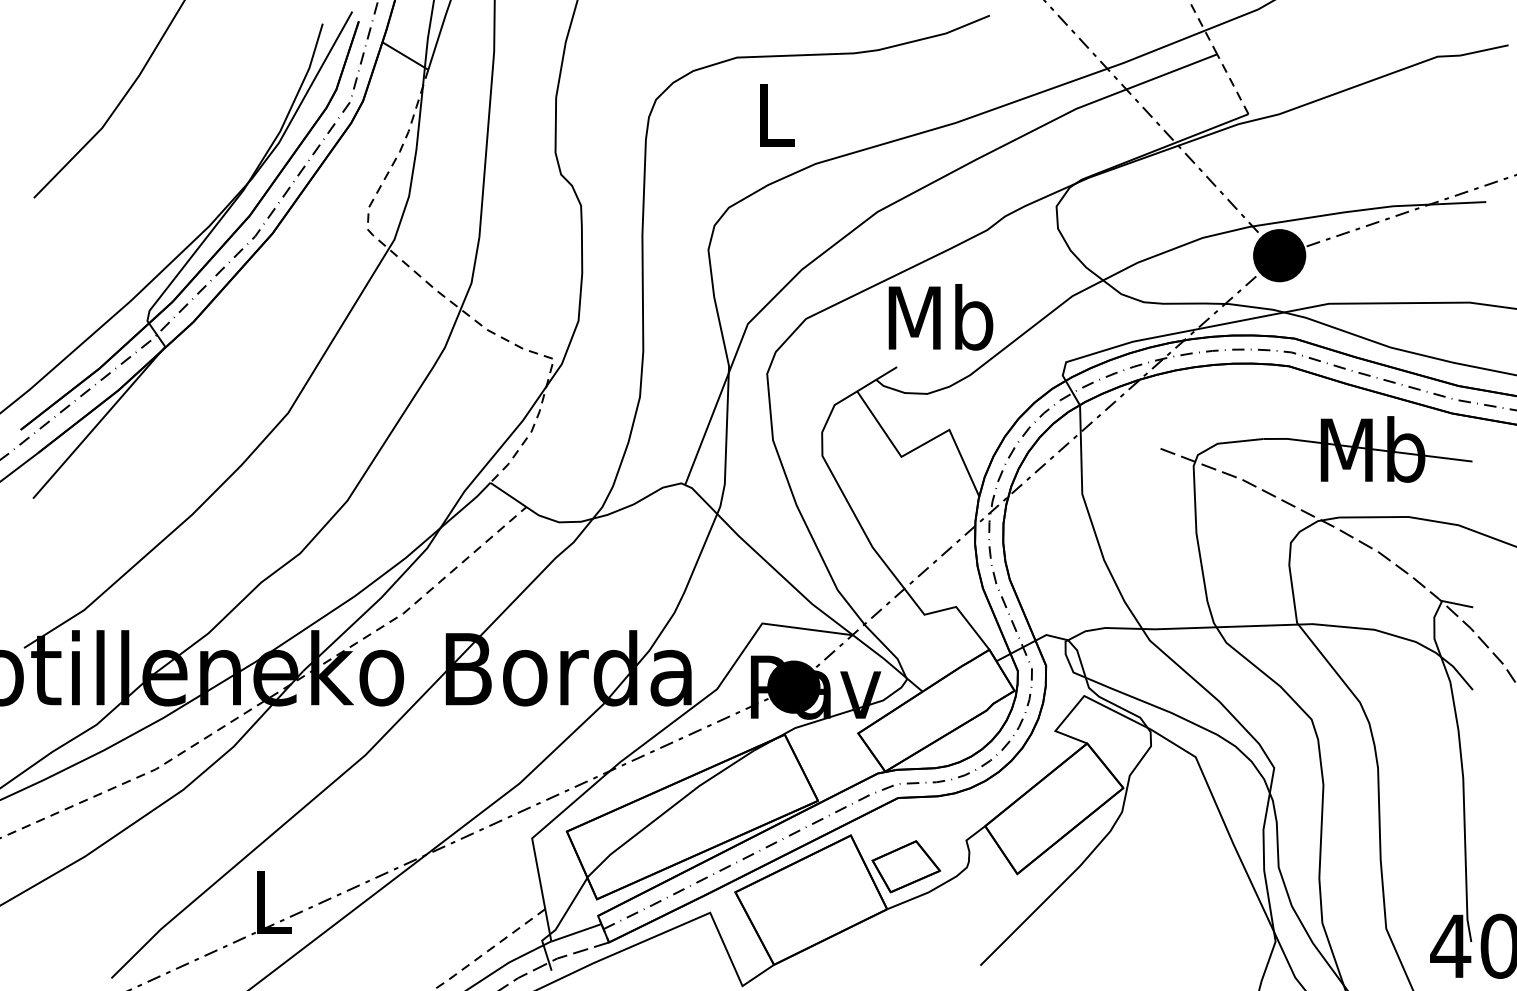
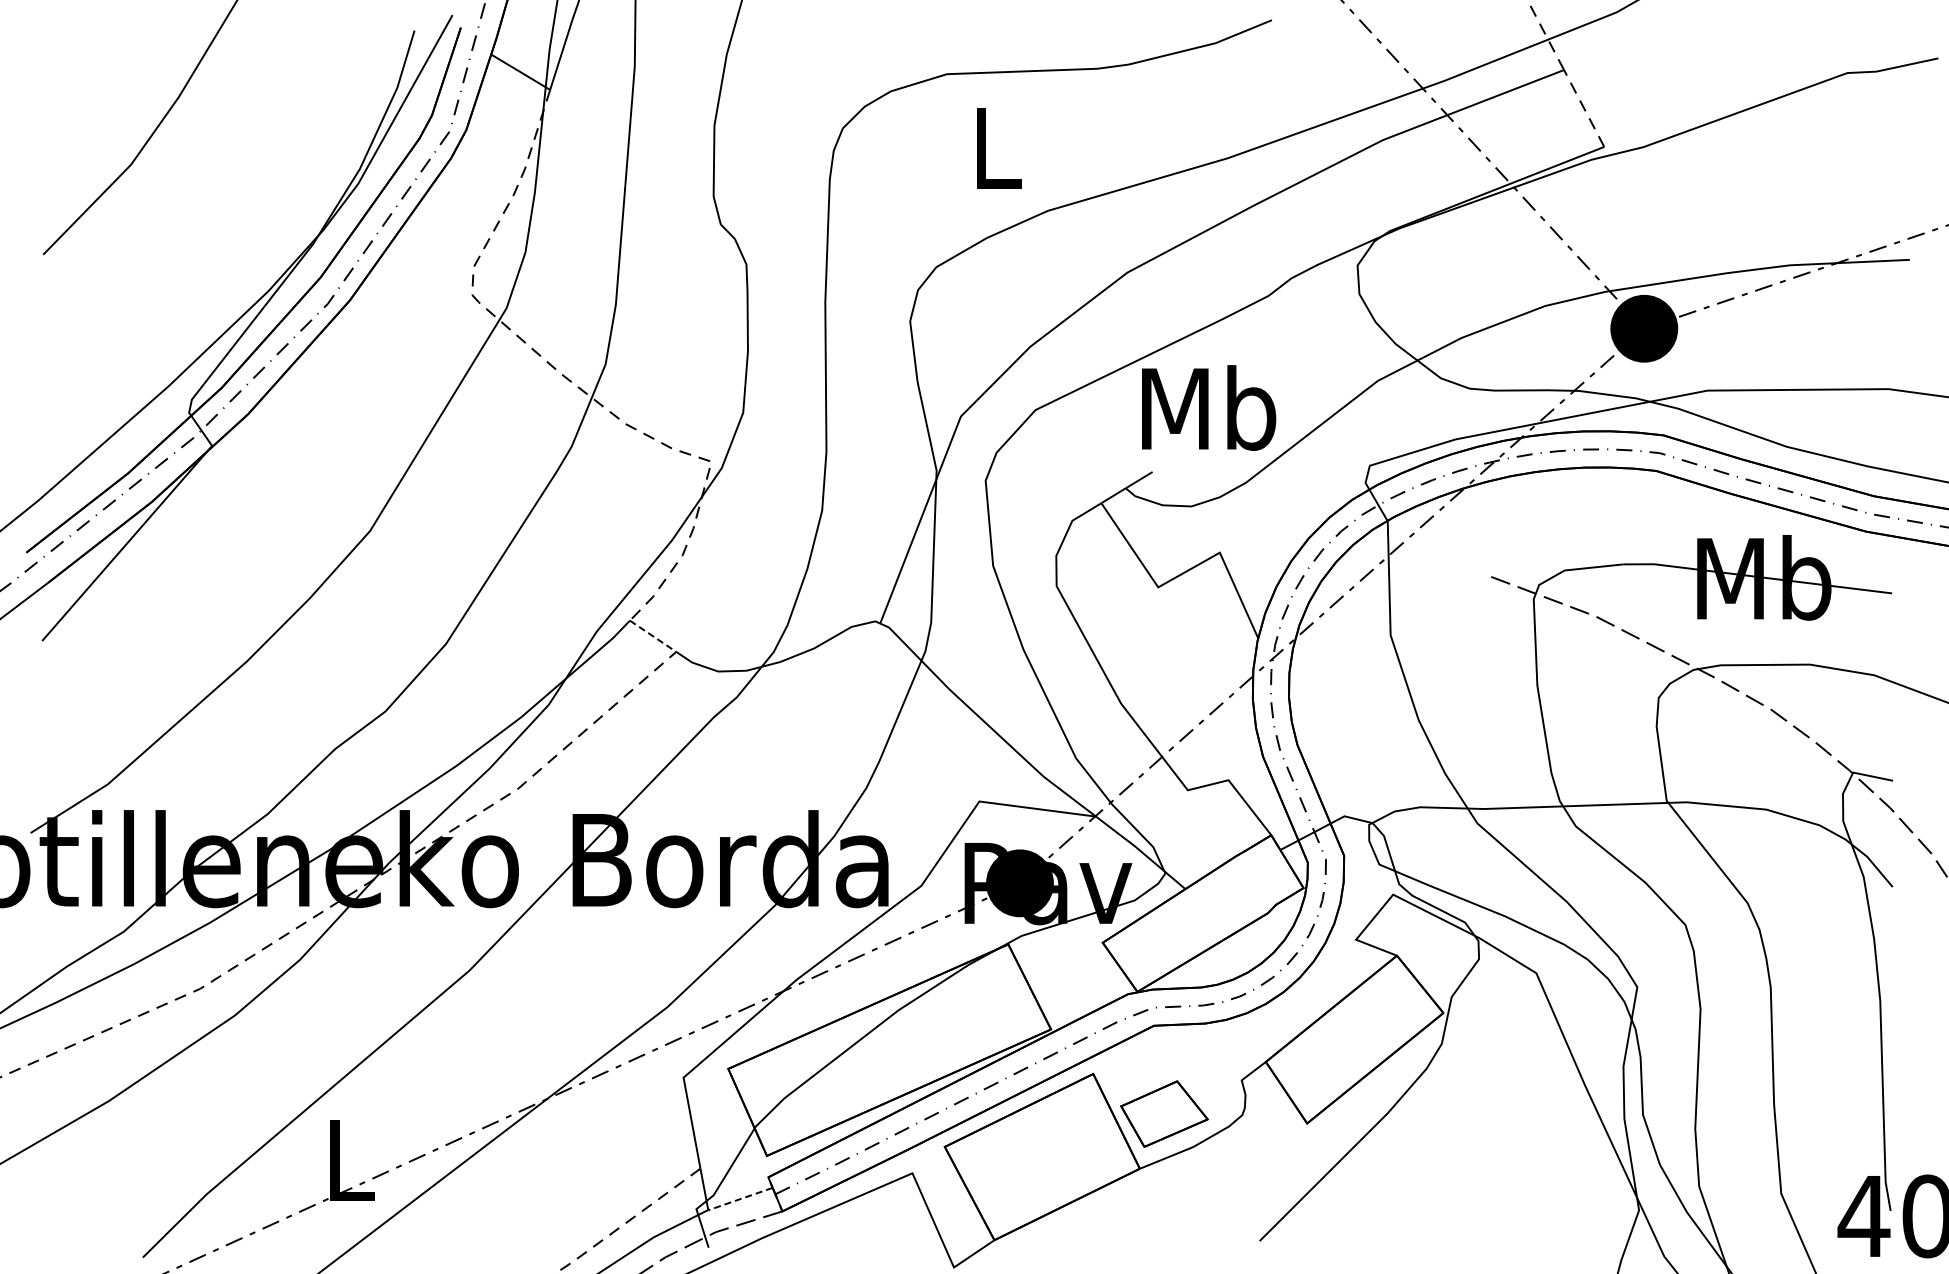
line: (508, 495) -> (653, 636), solid -> dashed
line: (576, 933) -> (740, 1199), solid -> dashed

